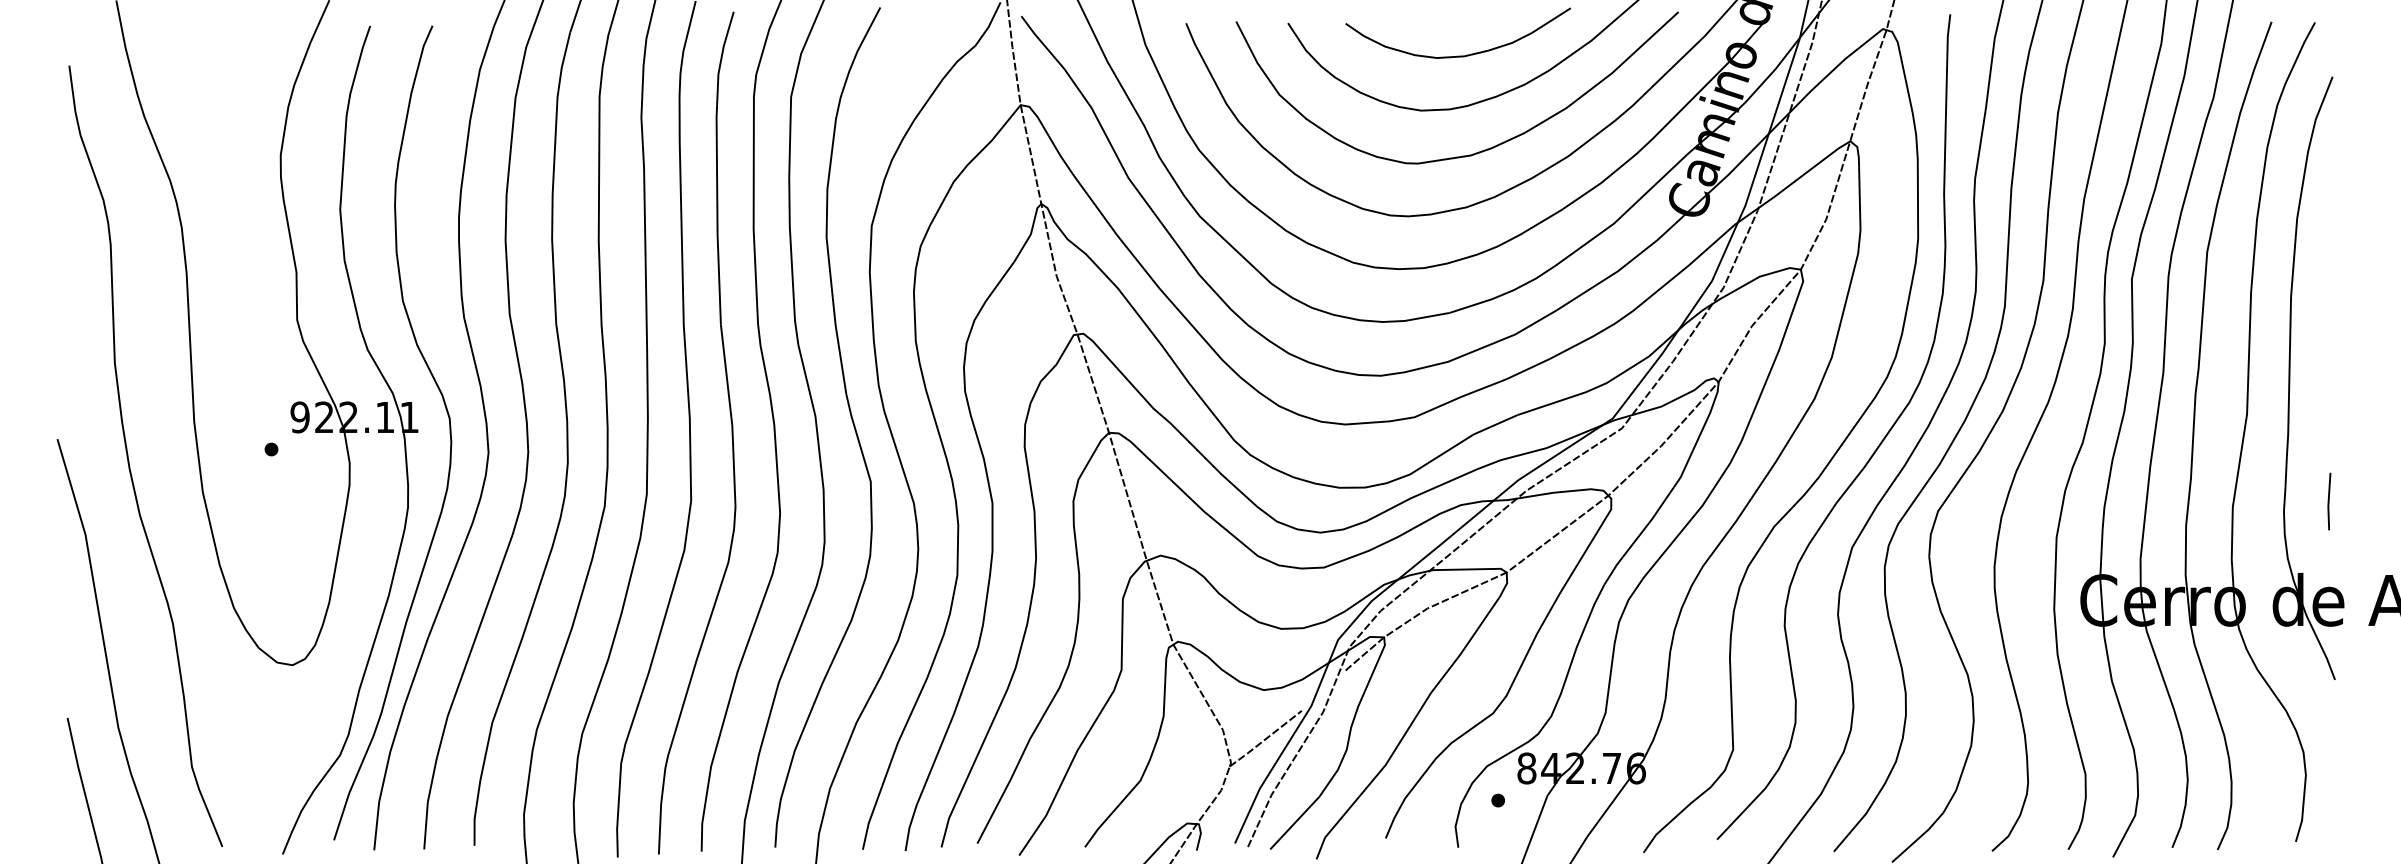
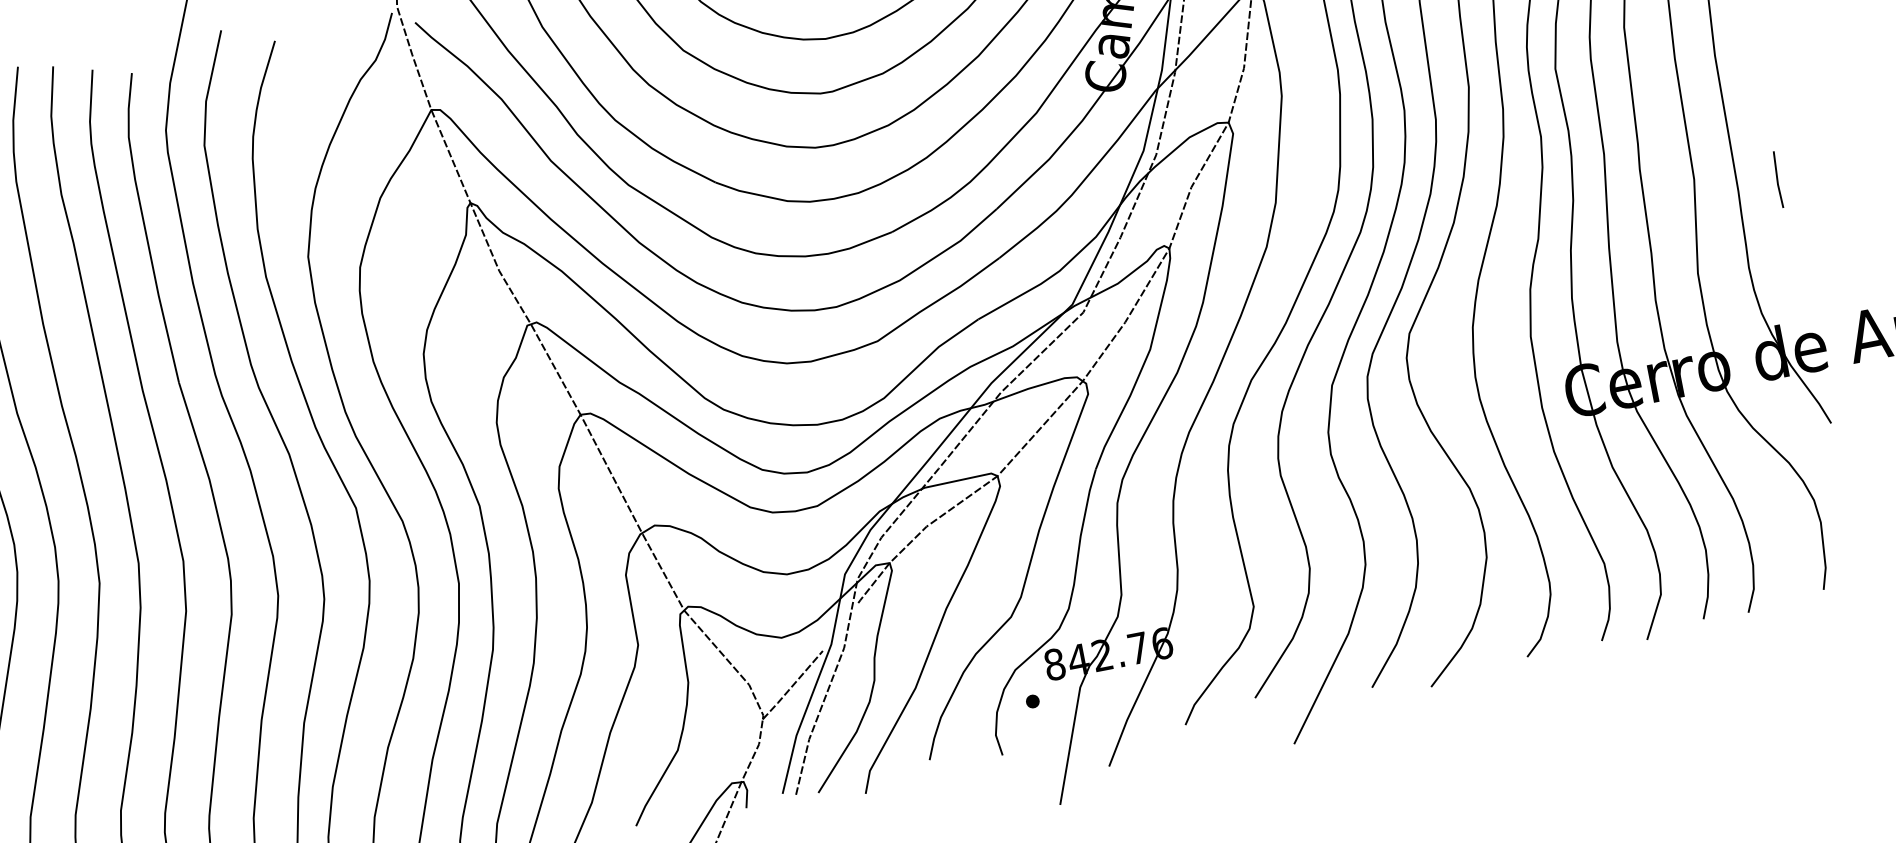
line: (2329, 501) -> (1778, 179), moved

